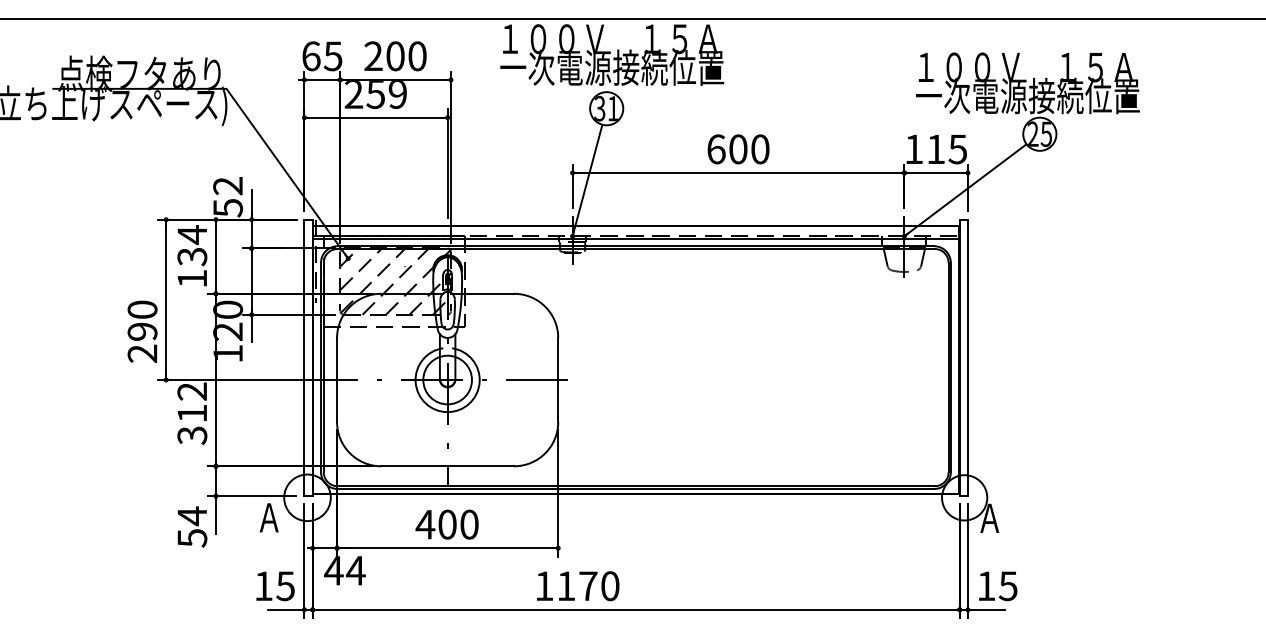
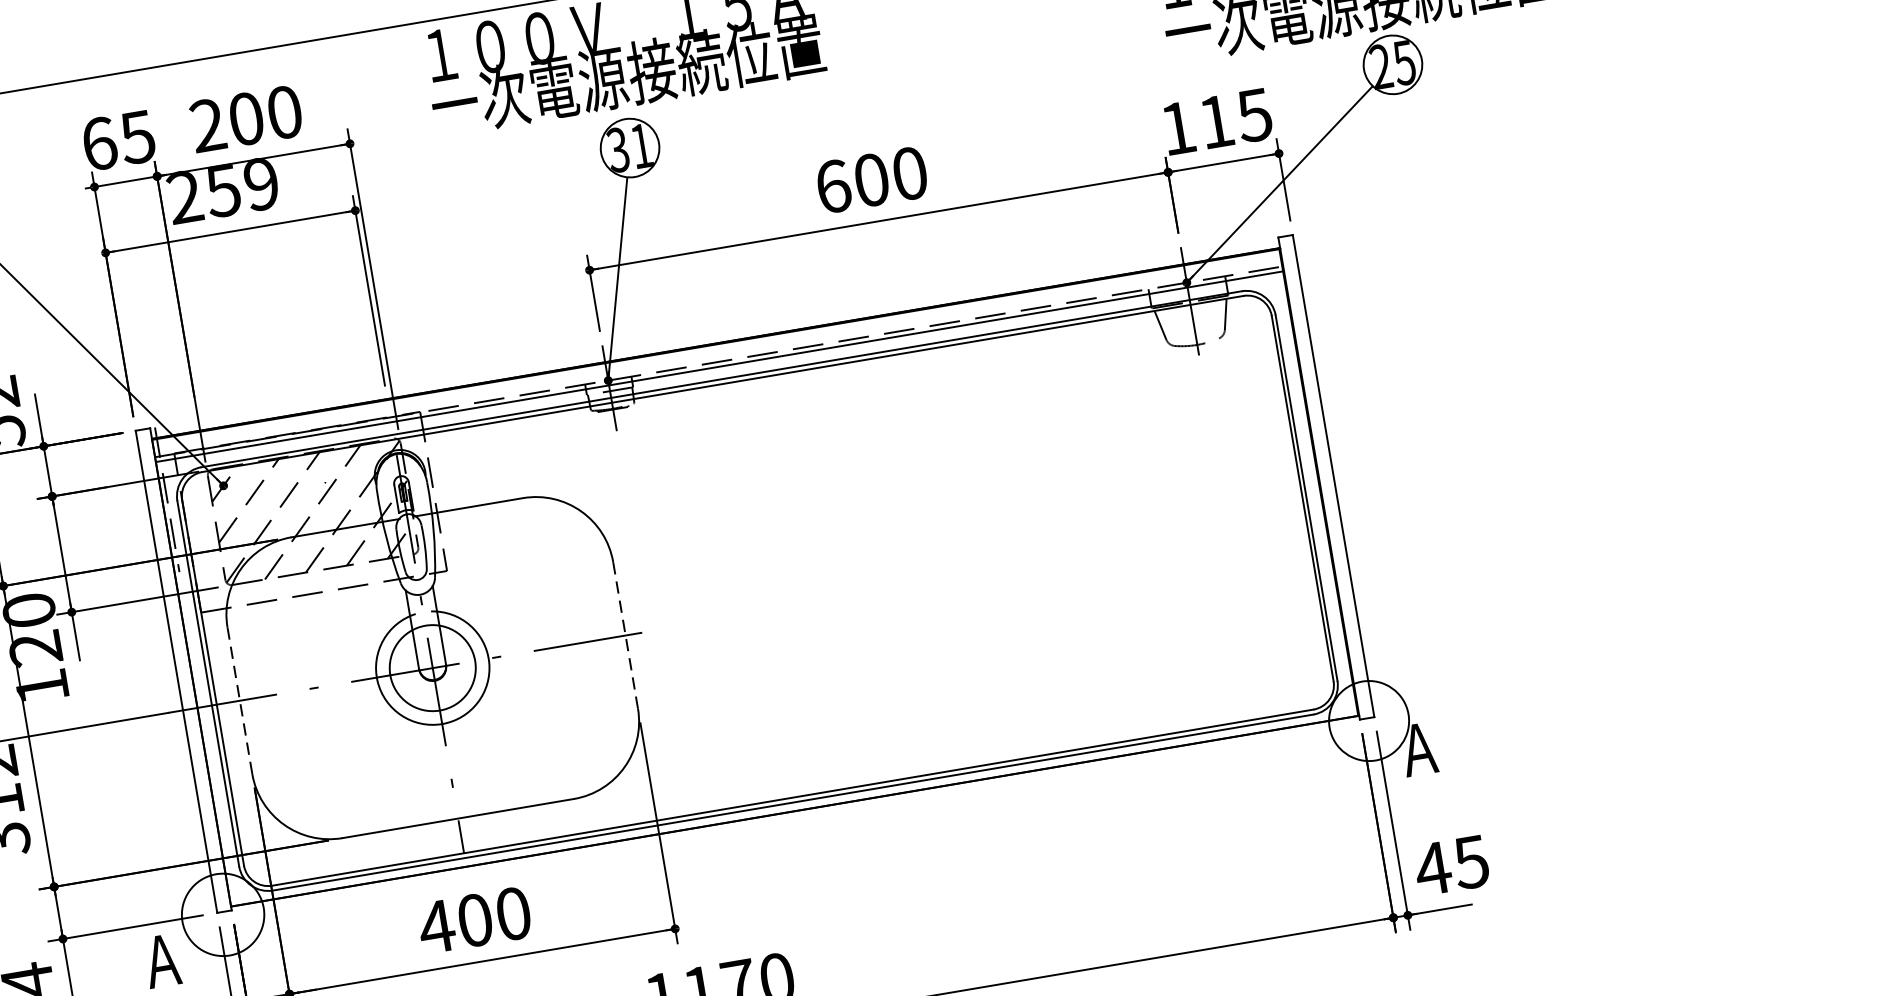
line: (337, 380) -> (240, 701), solid -> dashed
line: (558, 380) -> (626, 636), solid -> dashed
text: (986, 585) -> (1433, 867), 15 -> 45

